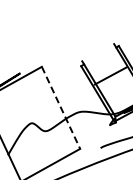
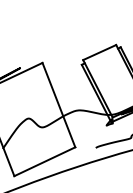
line: (110, 75) -> (99, 52), moved
line: (61, 108) -> (59, 105), dashed -> solid

